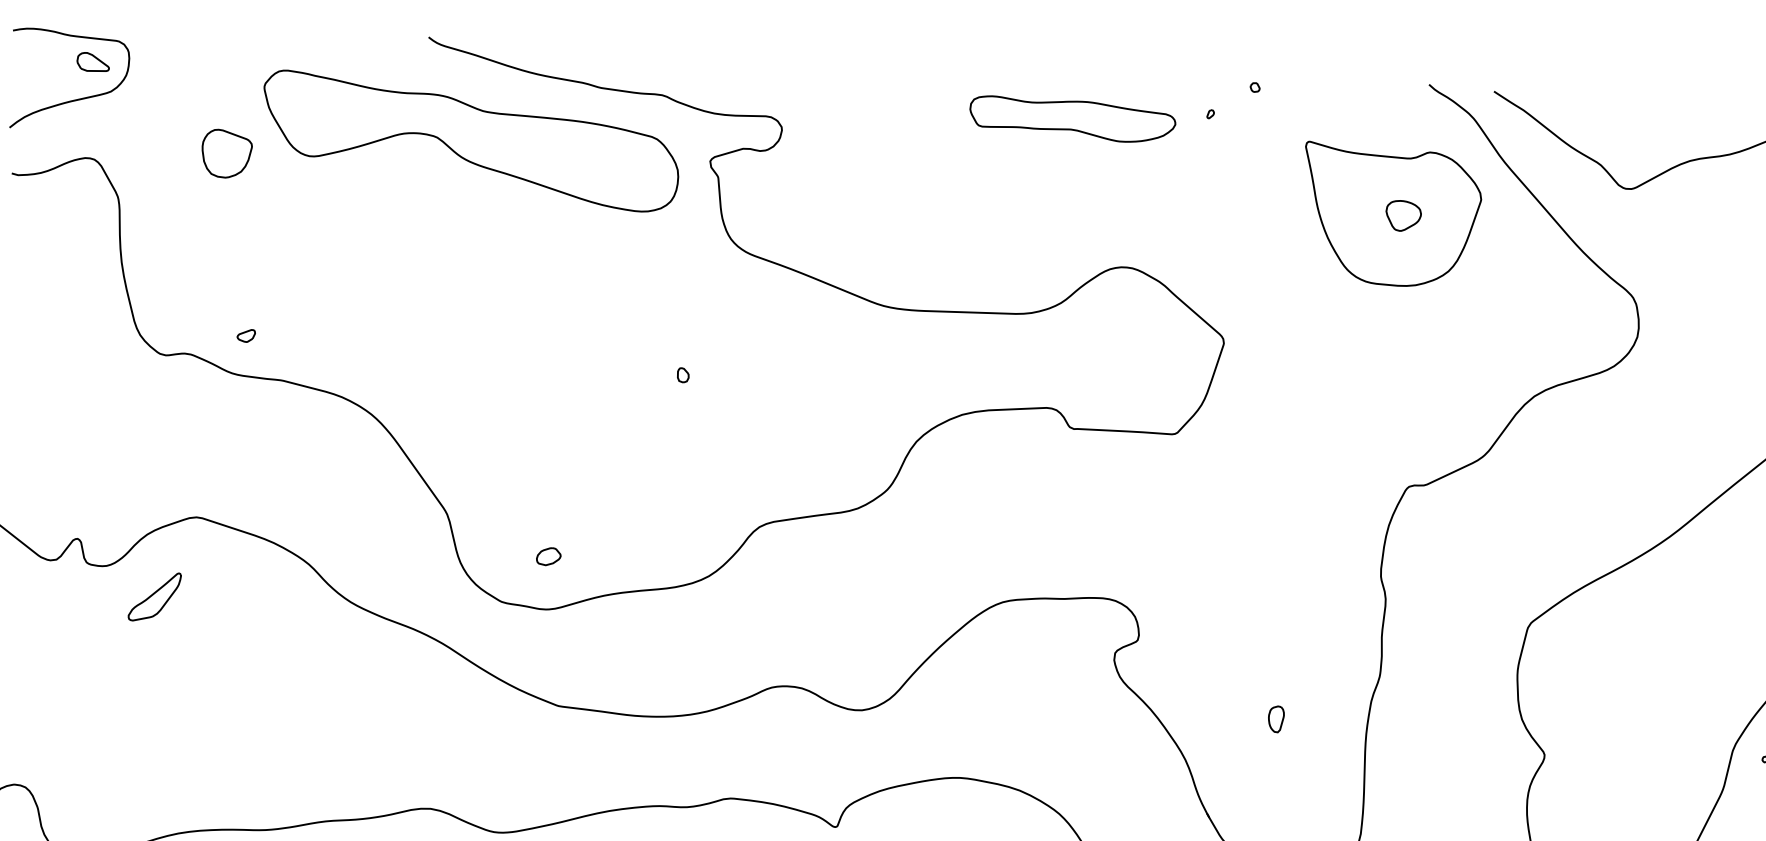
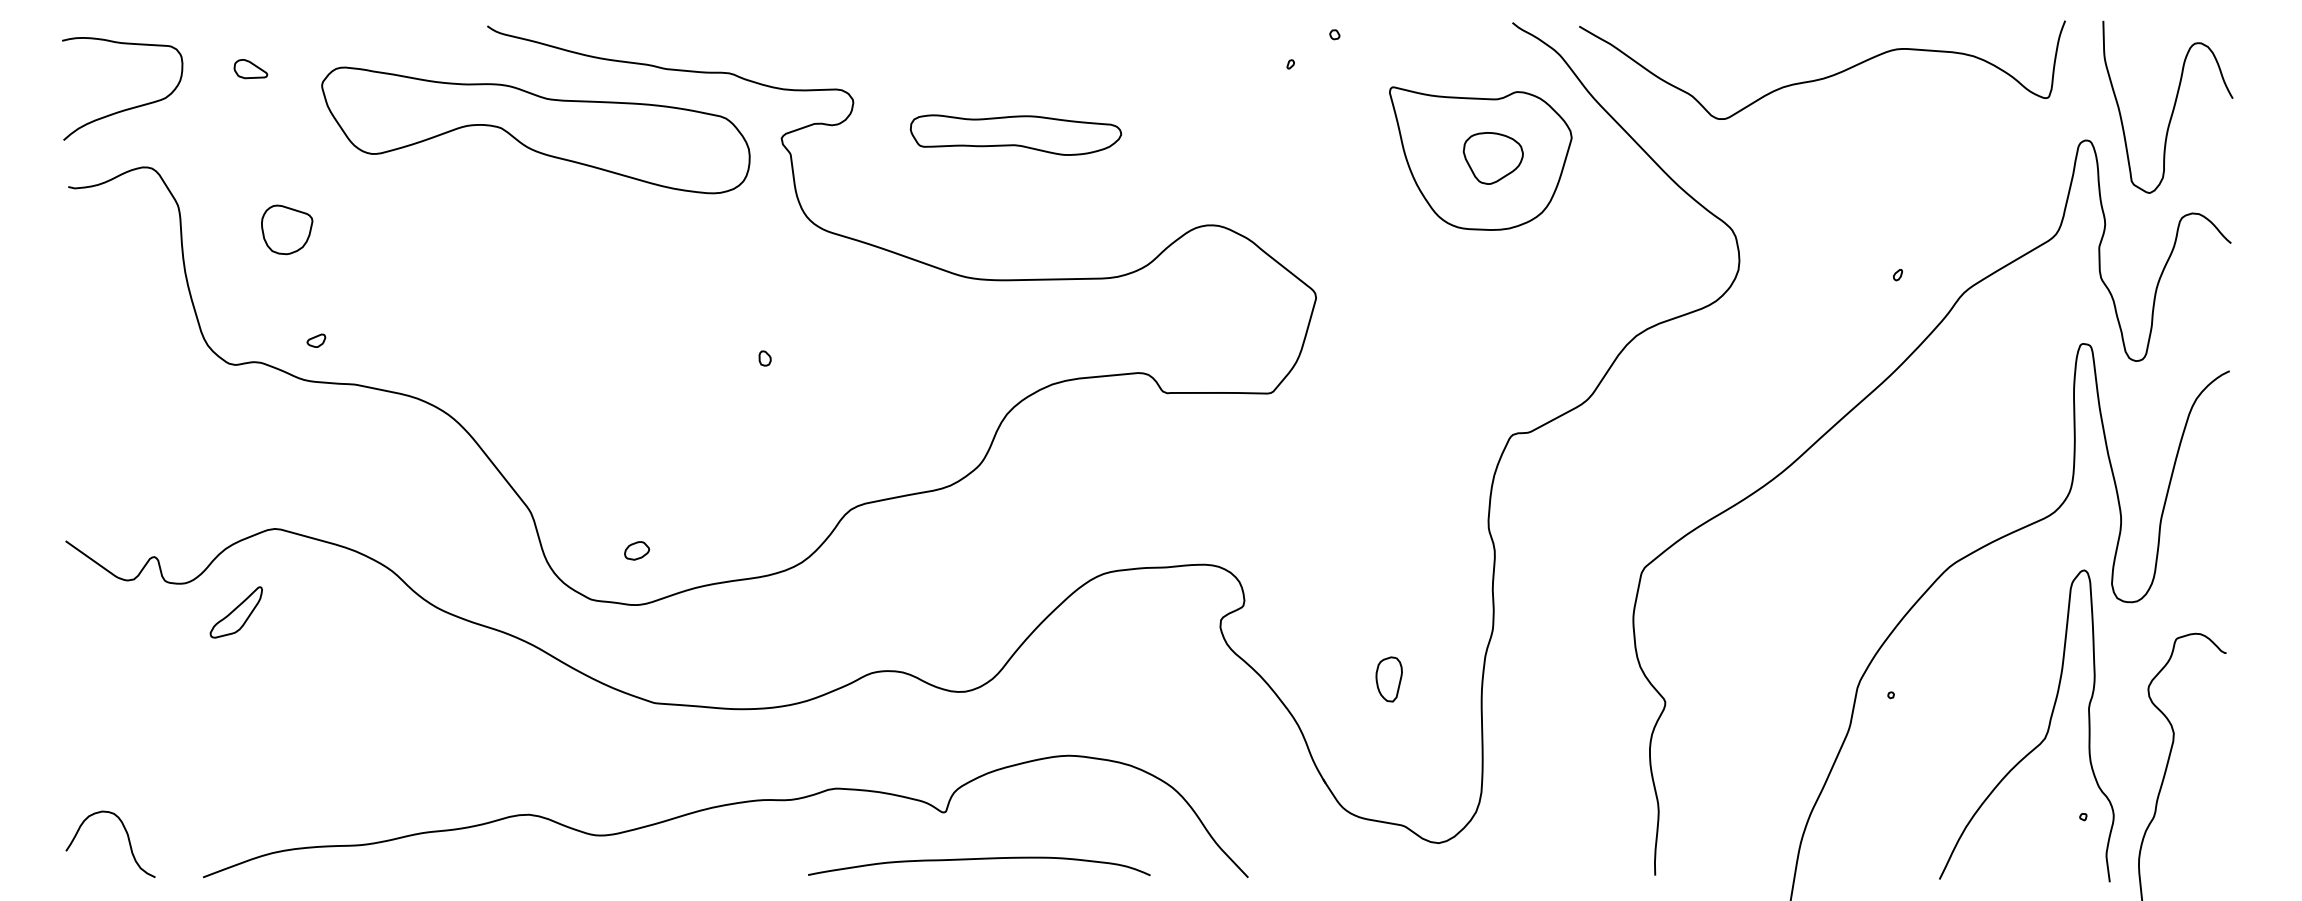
part: (92, 62) -> (250, 69), moved
part: (1072, 119) -> (1015, 134), moved
part: (227, 153) -> (287, 229), moved
part: (1402, 216) -> (1492, 158), size x1.67
part: (1275, 719) -> (1388, 679), size x1.67

